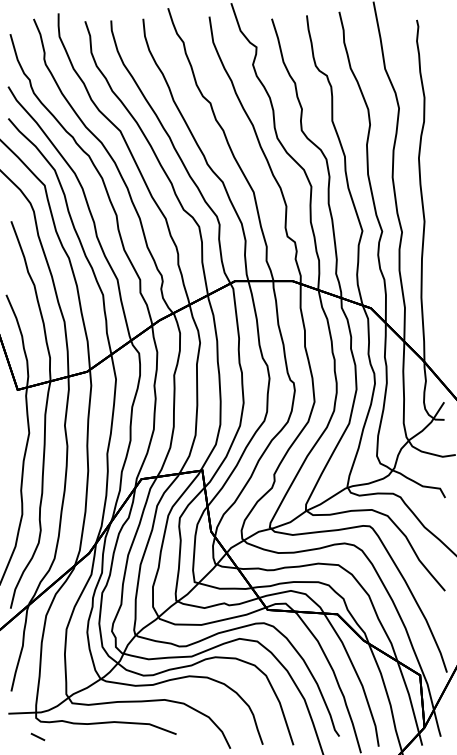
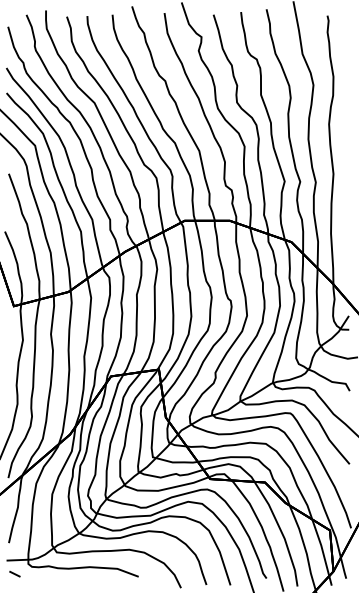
line: (37, 736) -> (14, 573), moved

